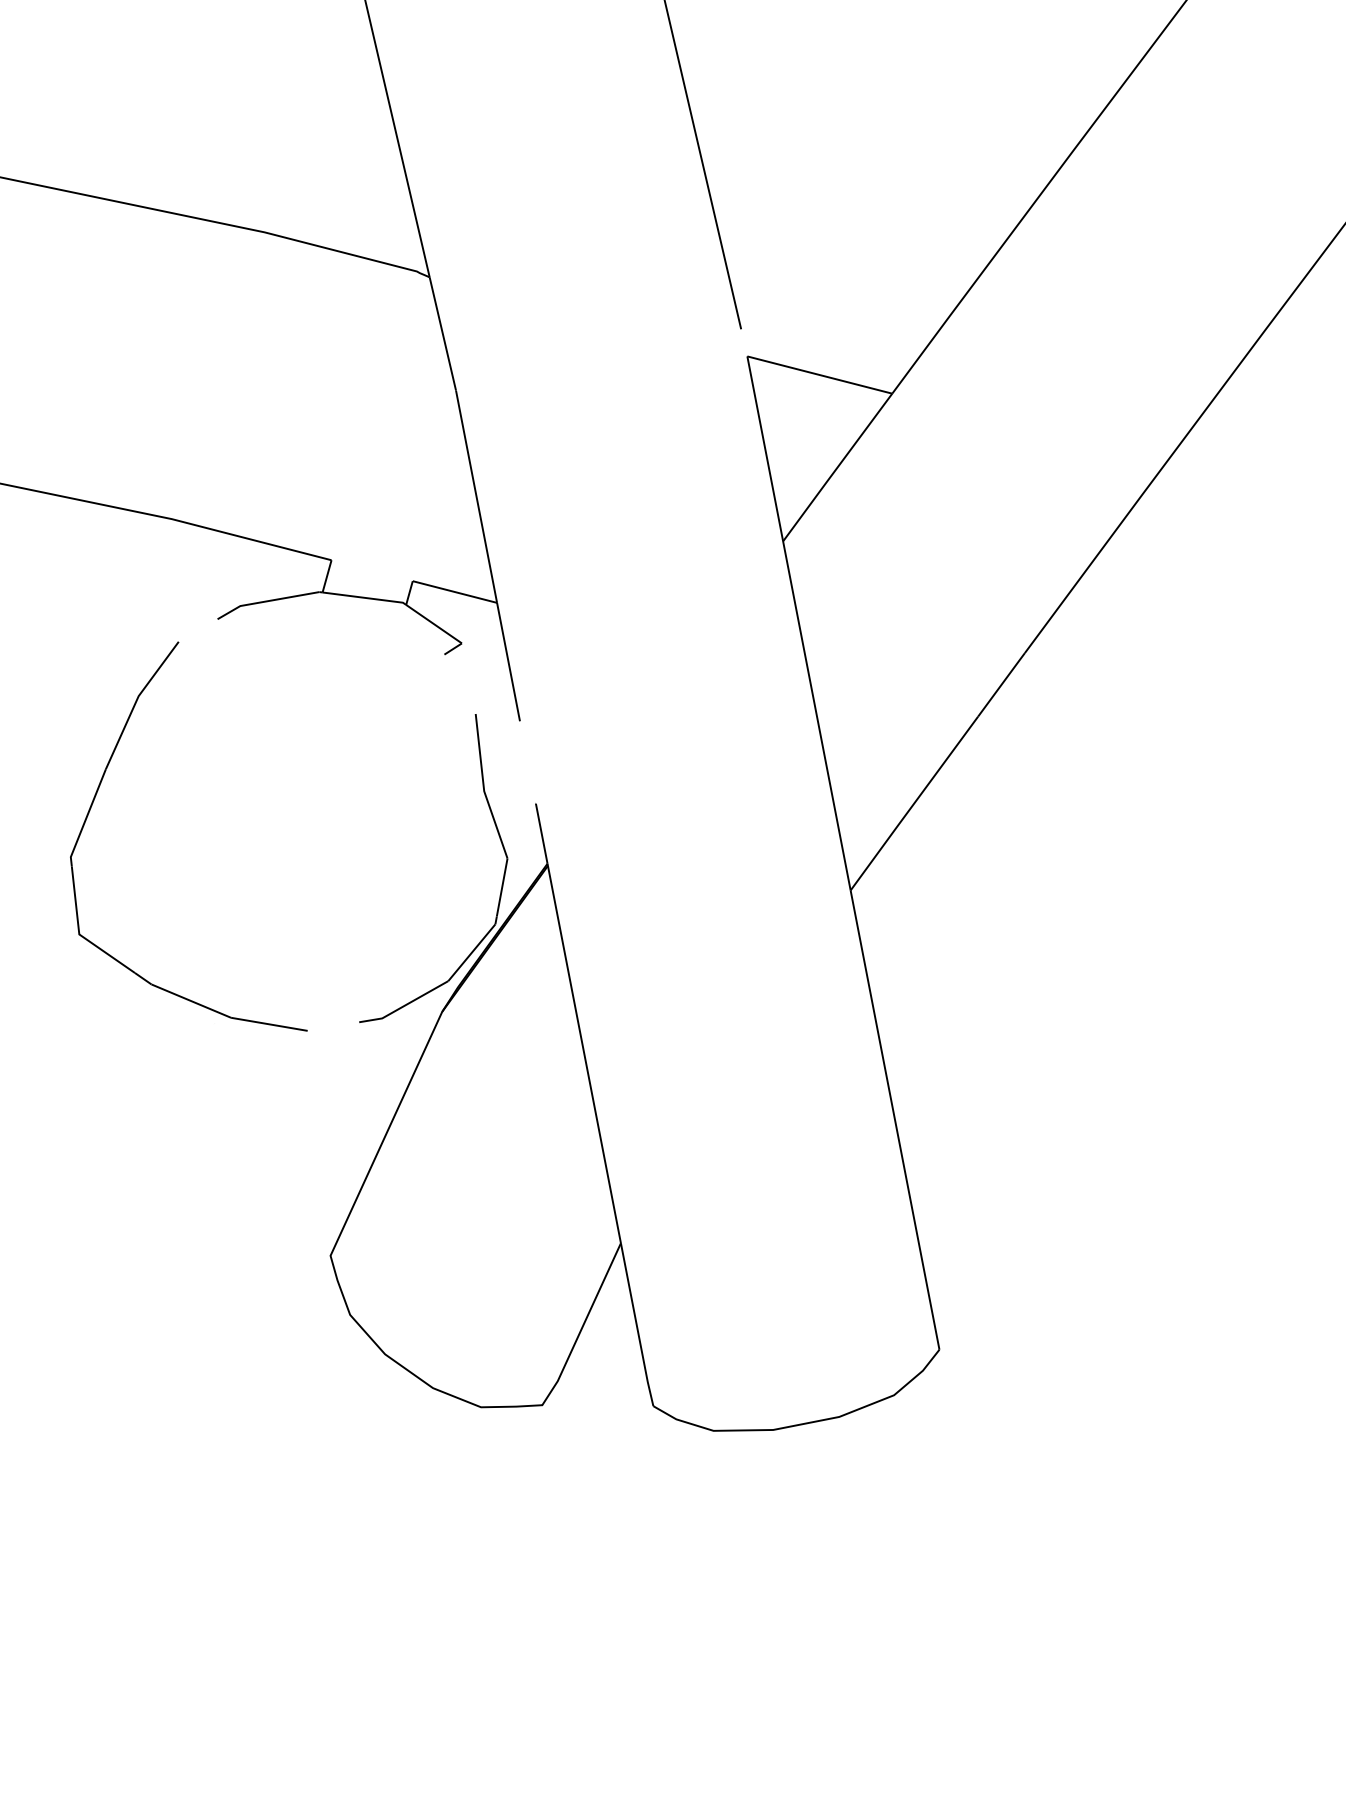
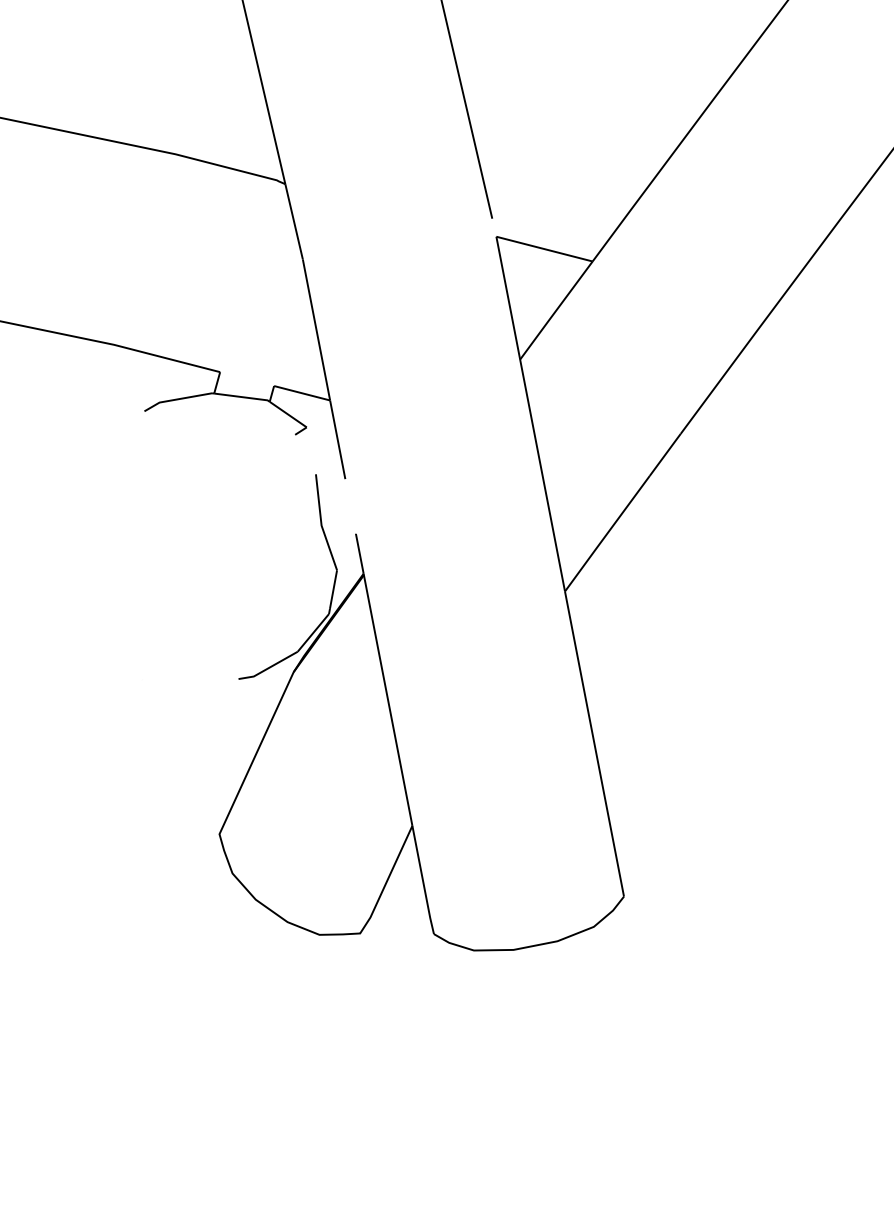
part: (95, 800) -> (63, 531), removed

